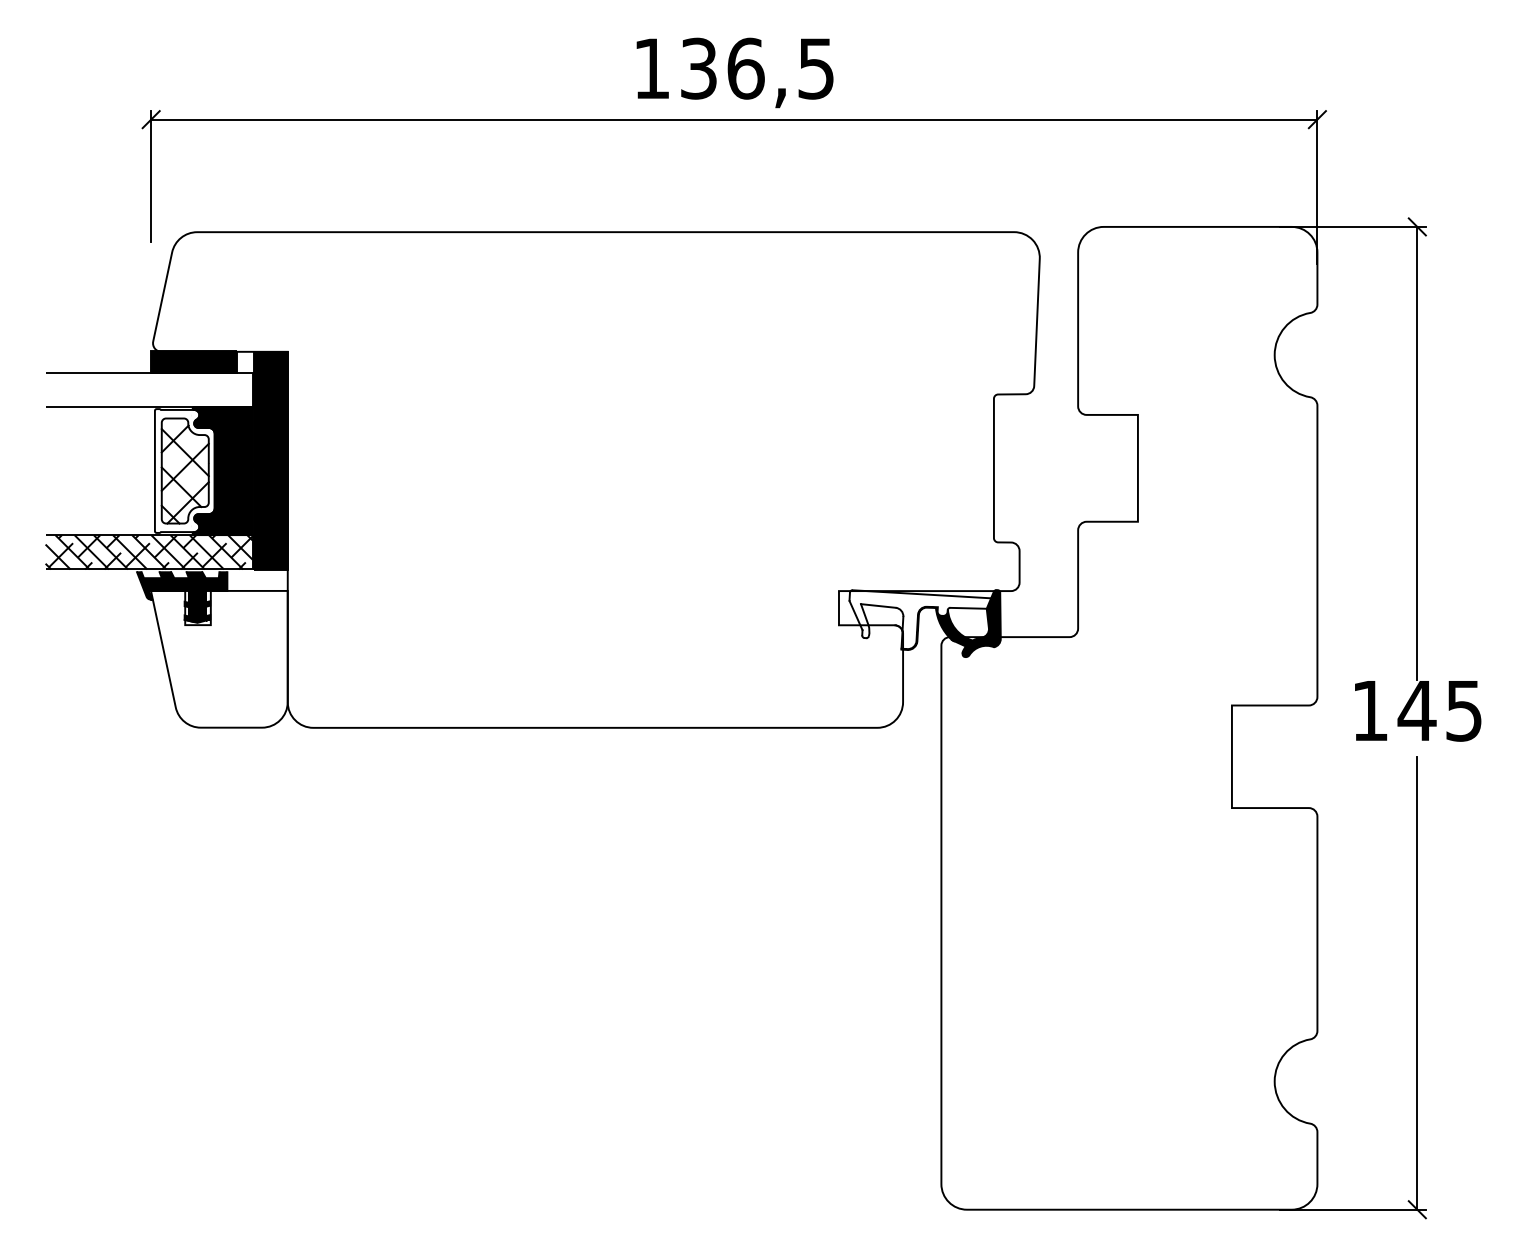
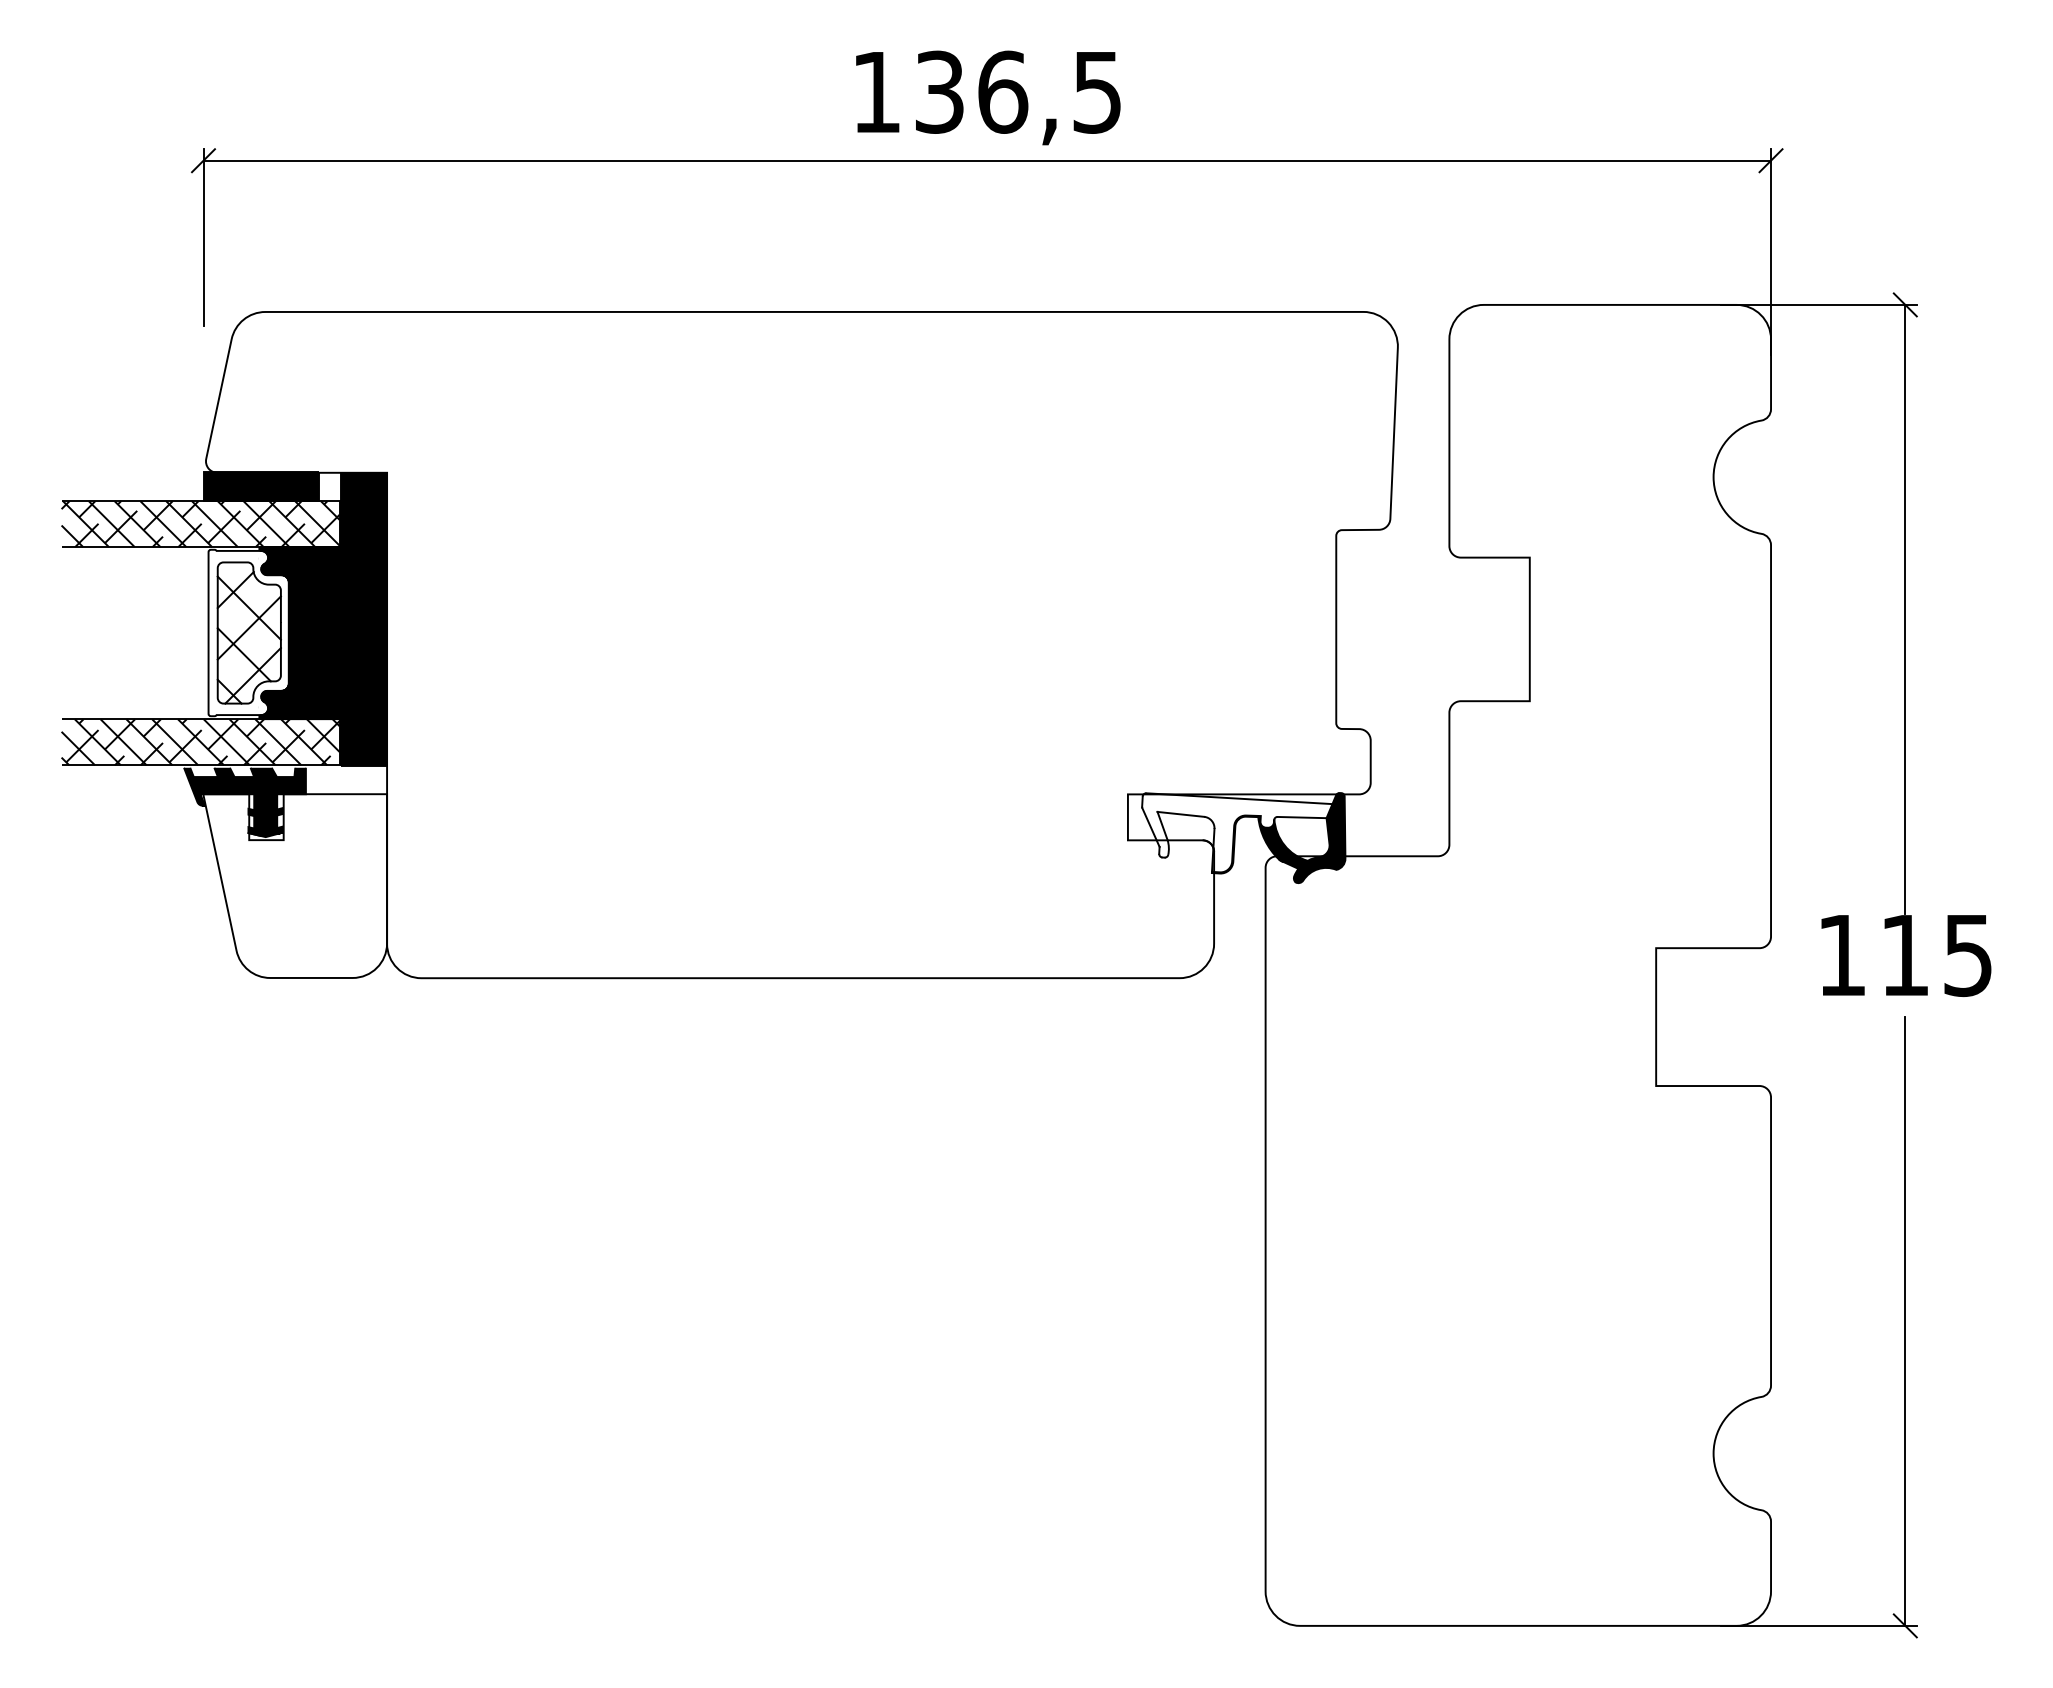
hatch: (148, 390) -> (200, 524), added
text: (1416, 710) -> (1904, 955), 145 -> 115

